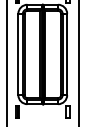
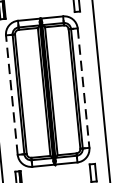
line: (18, 54) -> (12, 95), solid -> dashed
line: (67, 54) -> (84, 88), solid -> dashed

